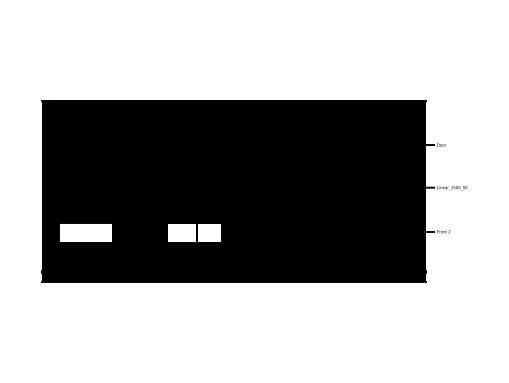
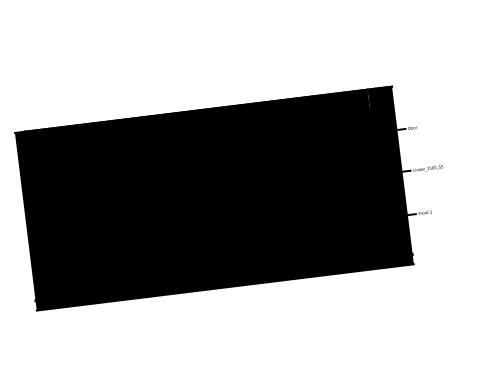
fill: (85, 232) -> (73, 256), added
fill: (194, 232) -> (180, 243), added

